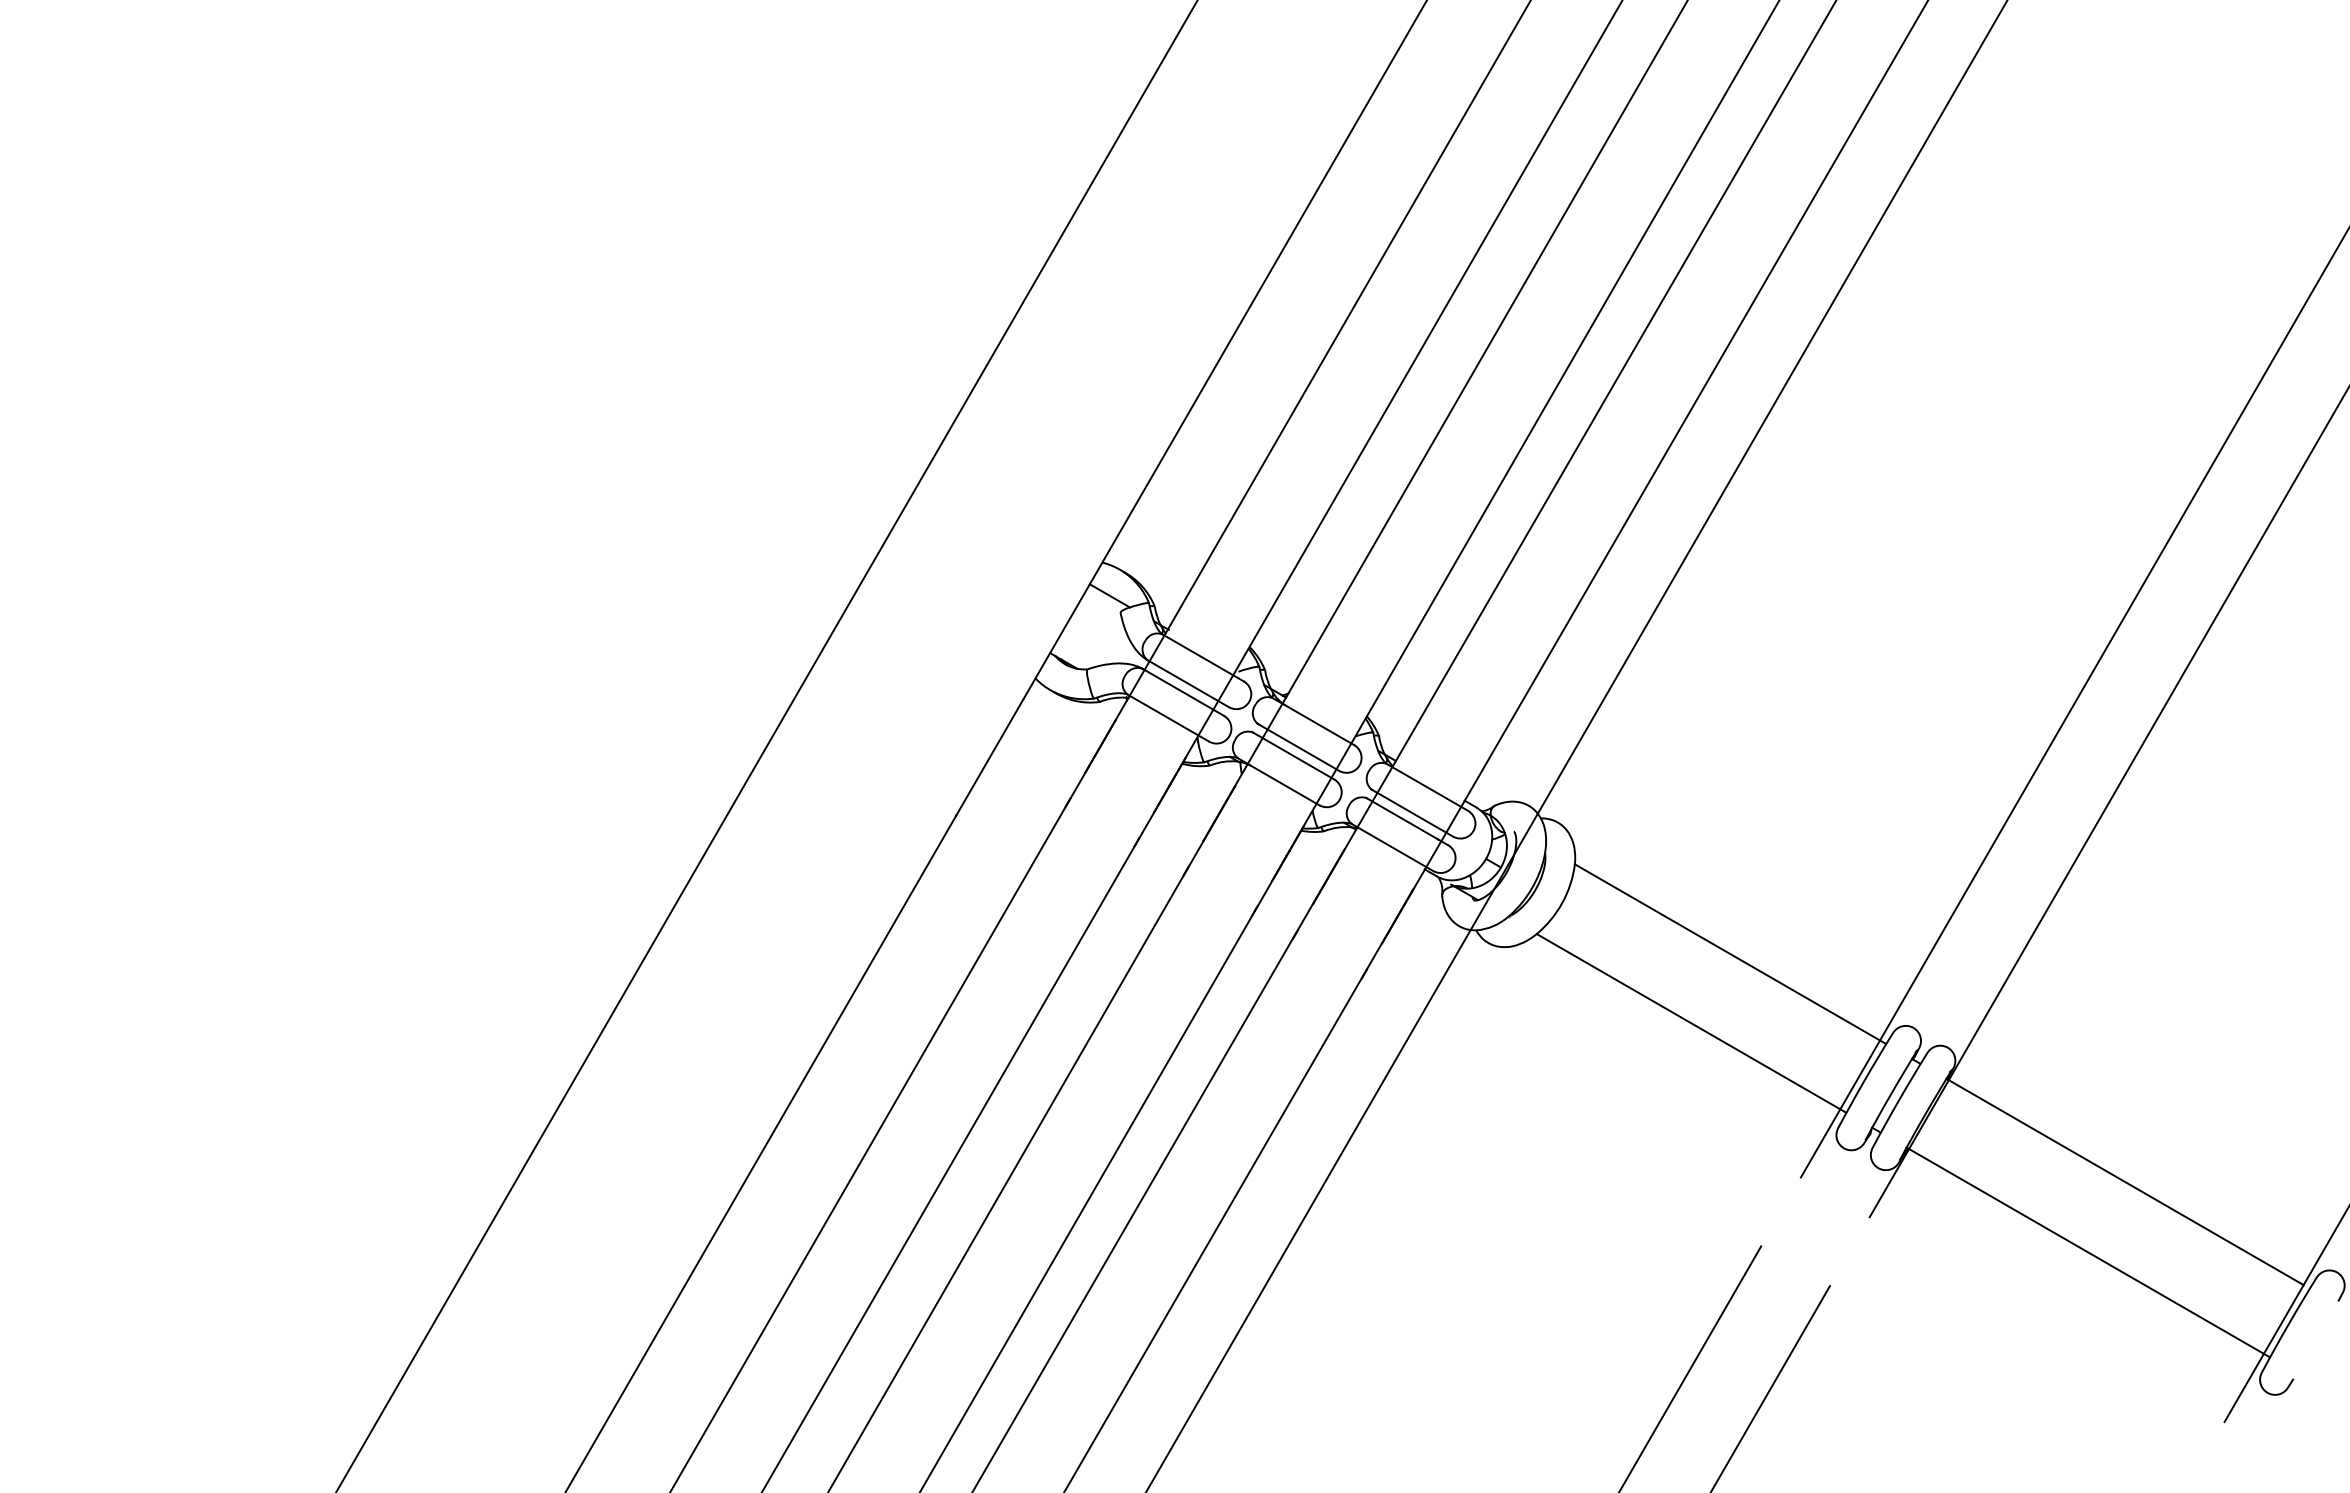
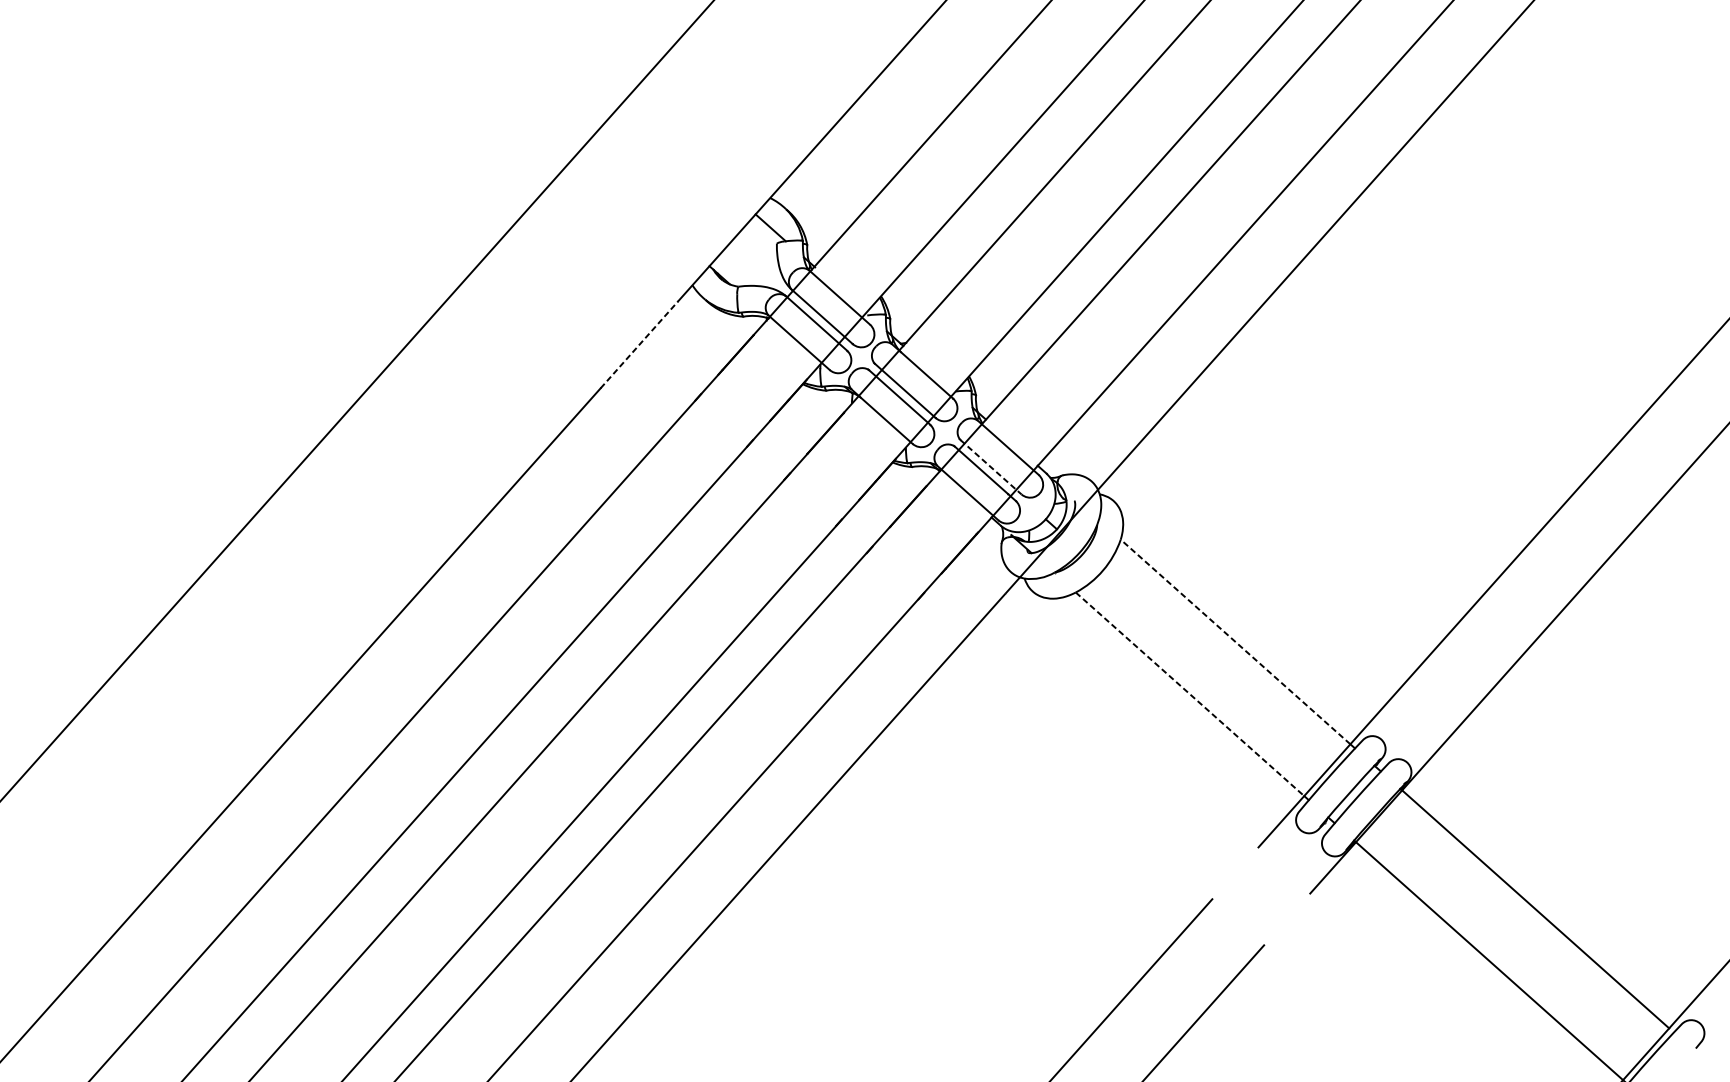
line: (989, 757) -> (639, 344), solid -> dashed
line: (1412, 813) -> (990, 467), solid -> dashed
line: (1727, 952) -> (1235, 642), solid -> dashed
line: (1688, 1021) -> (1190, 694), solid -> dashed

